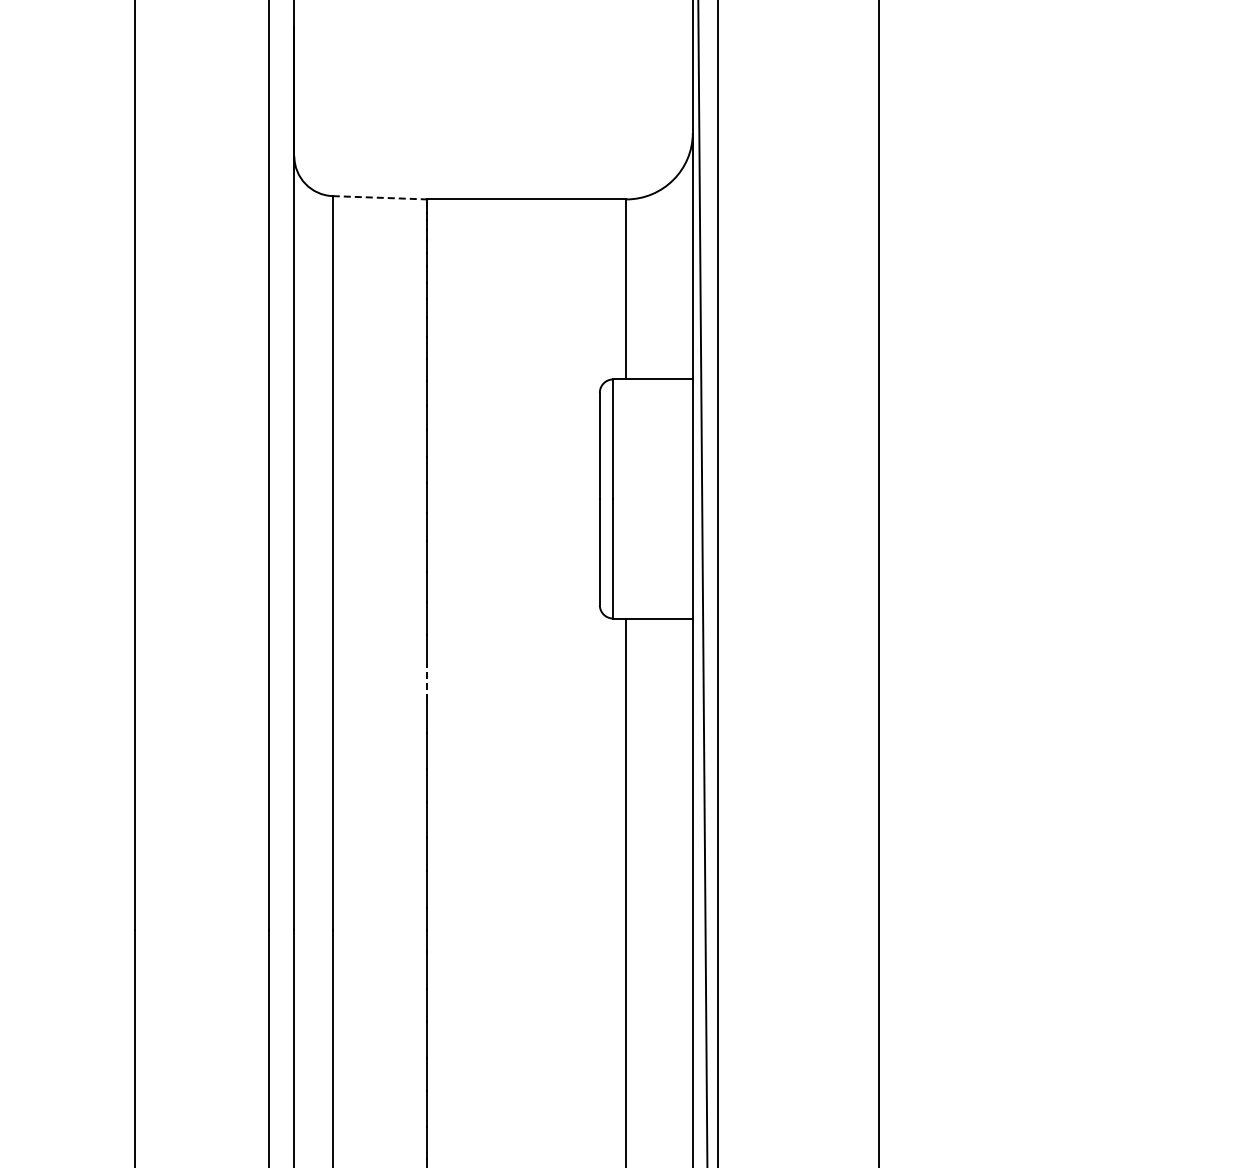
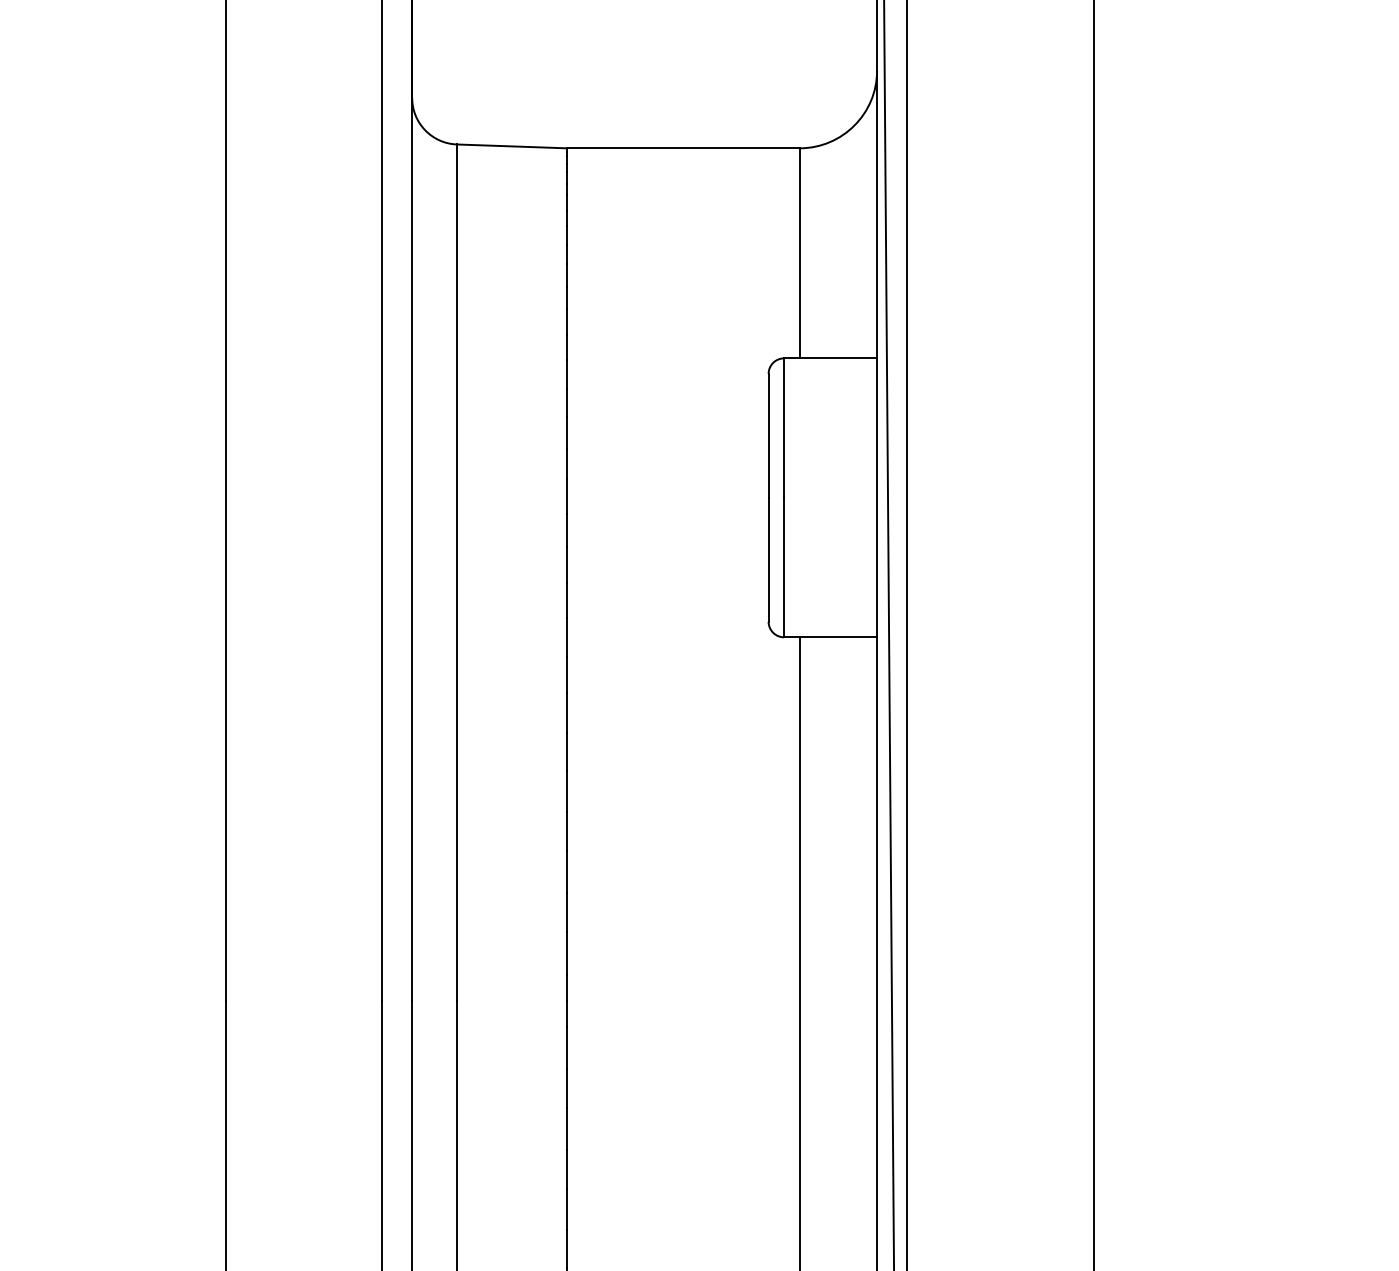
line: (380, 197) -> (512, 146), dashed -> solid
line: (427, 683) -> (567, 713), dashed -> solid

